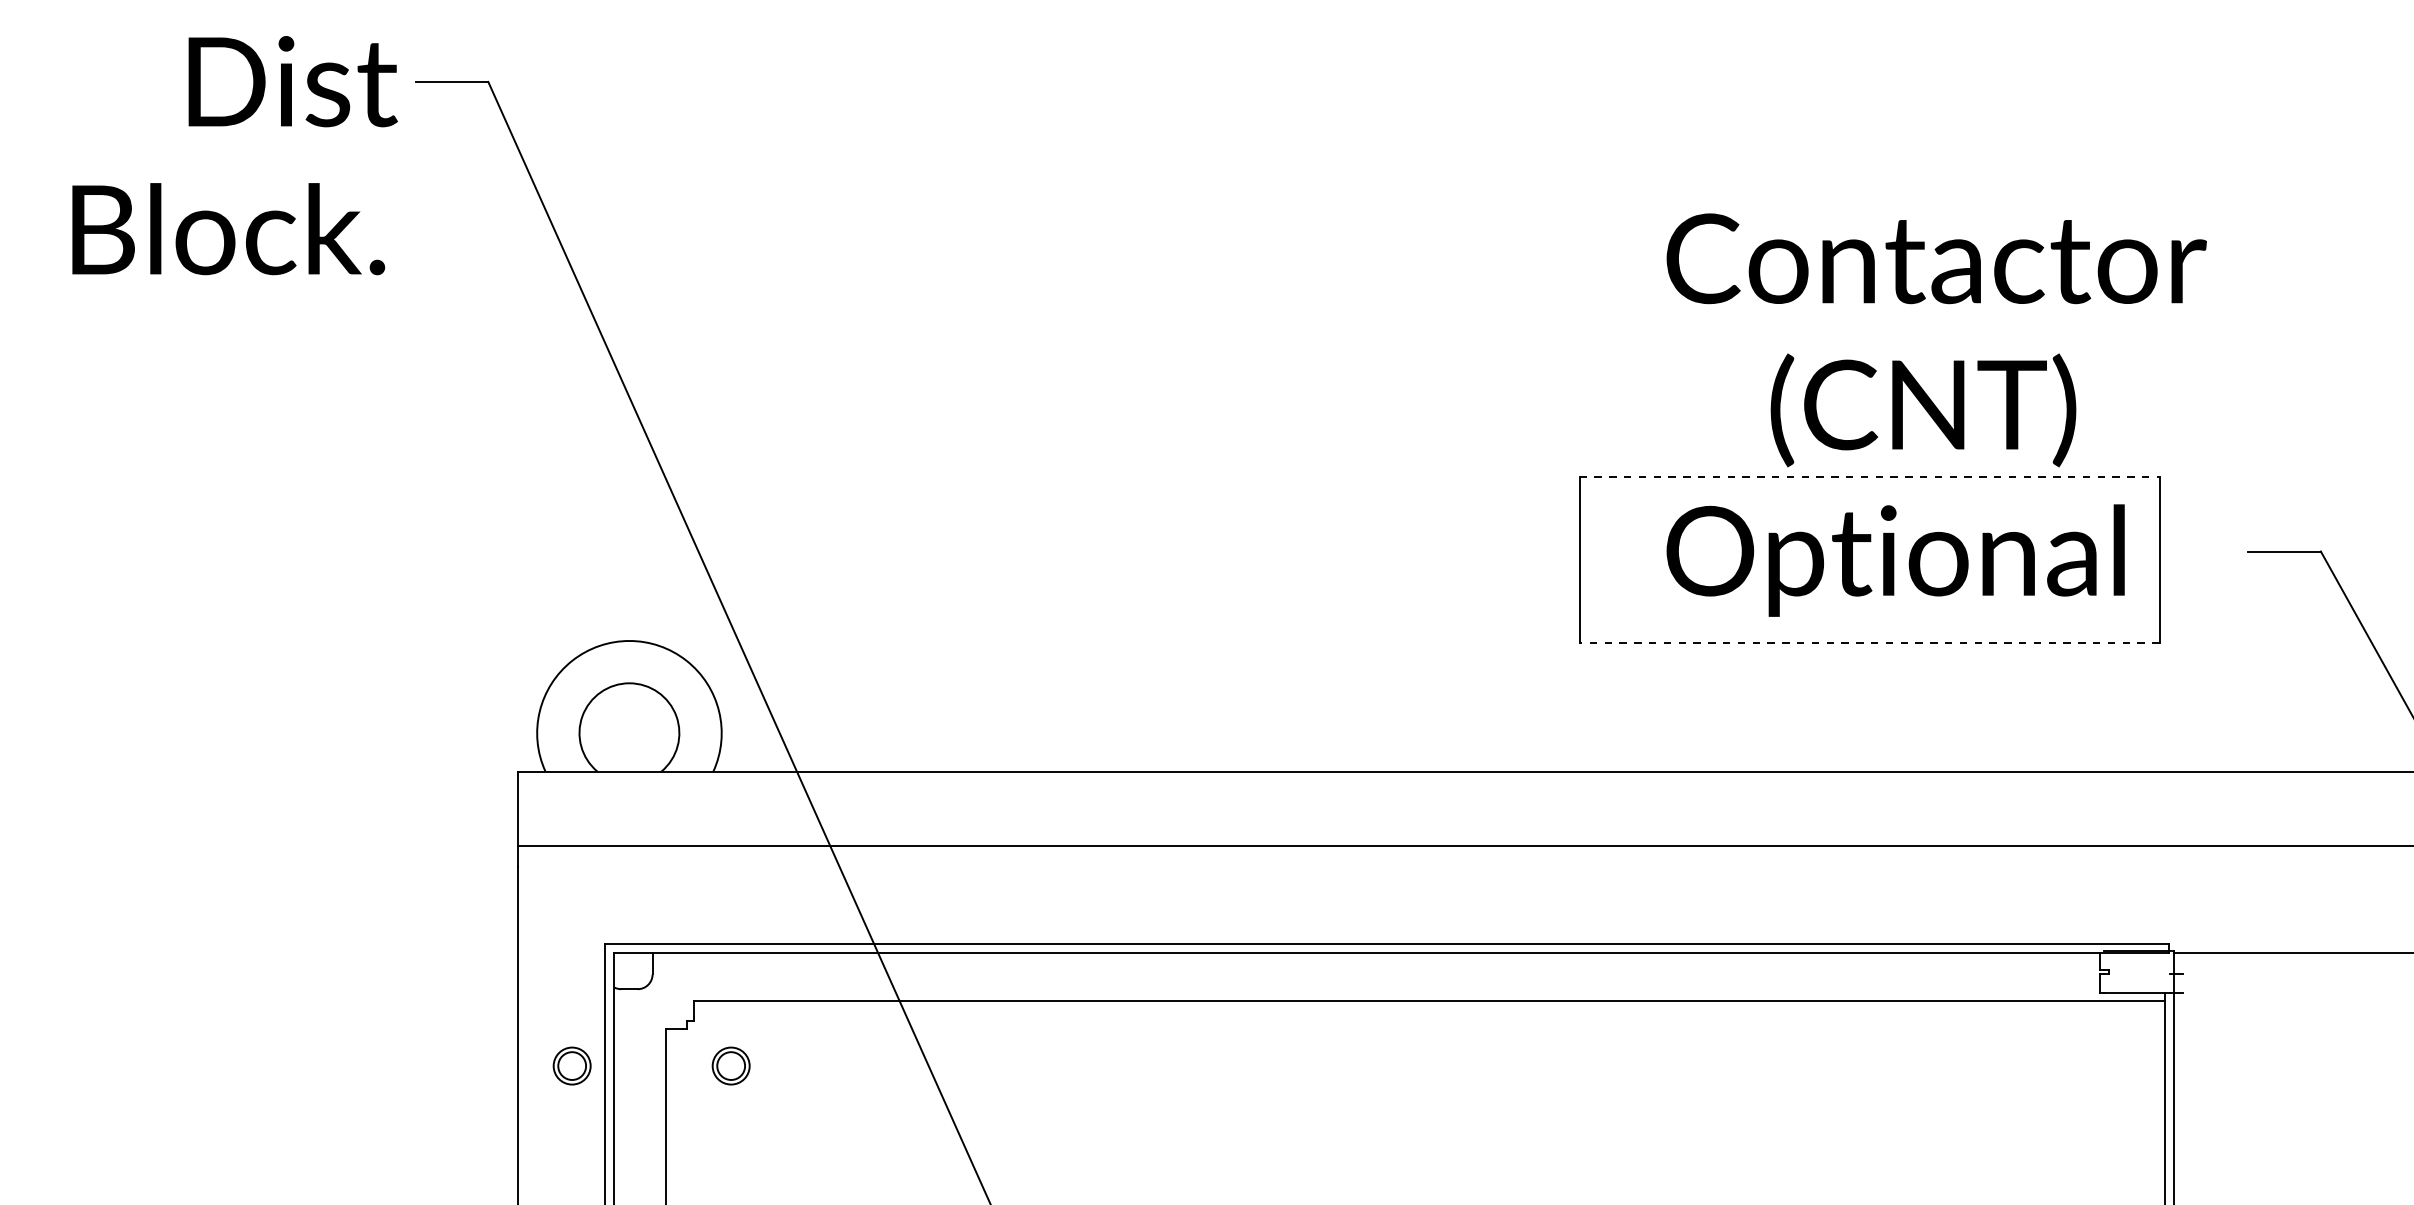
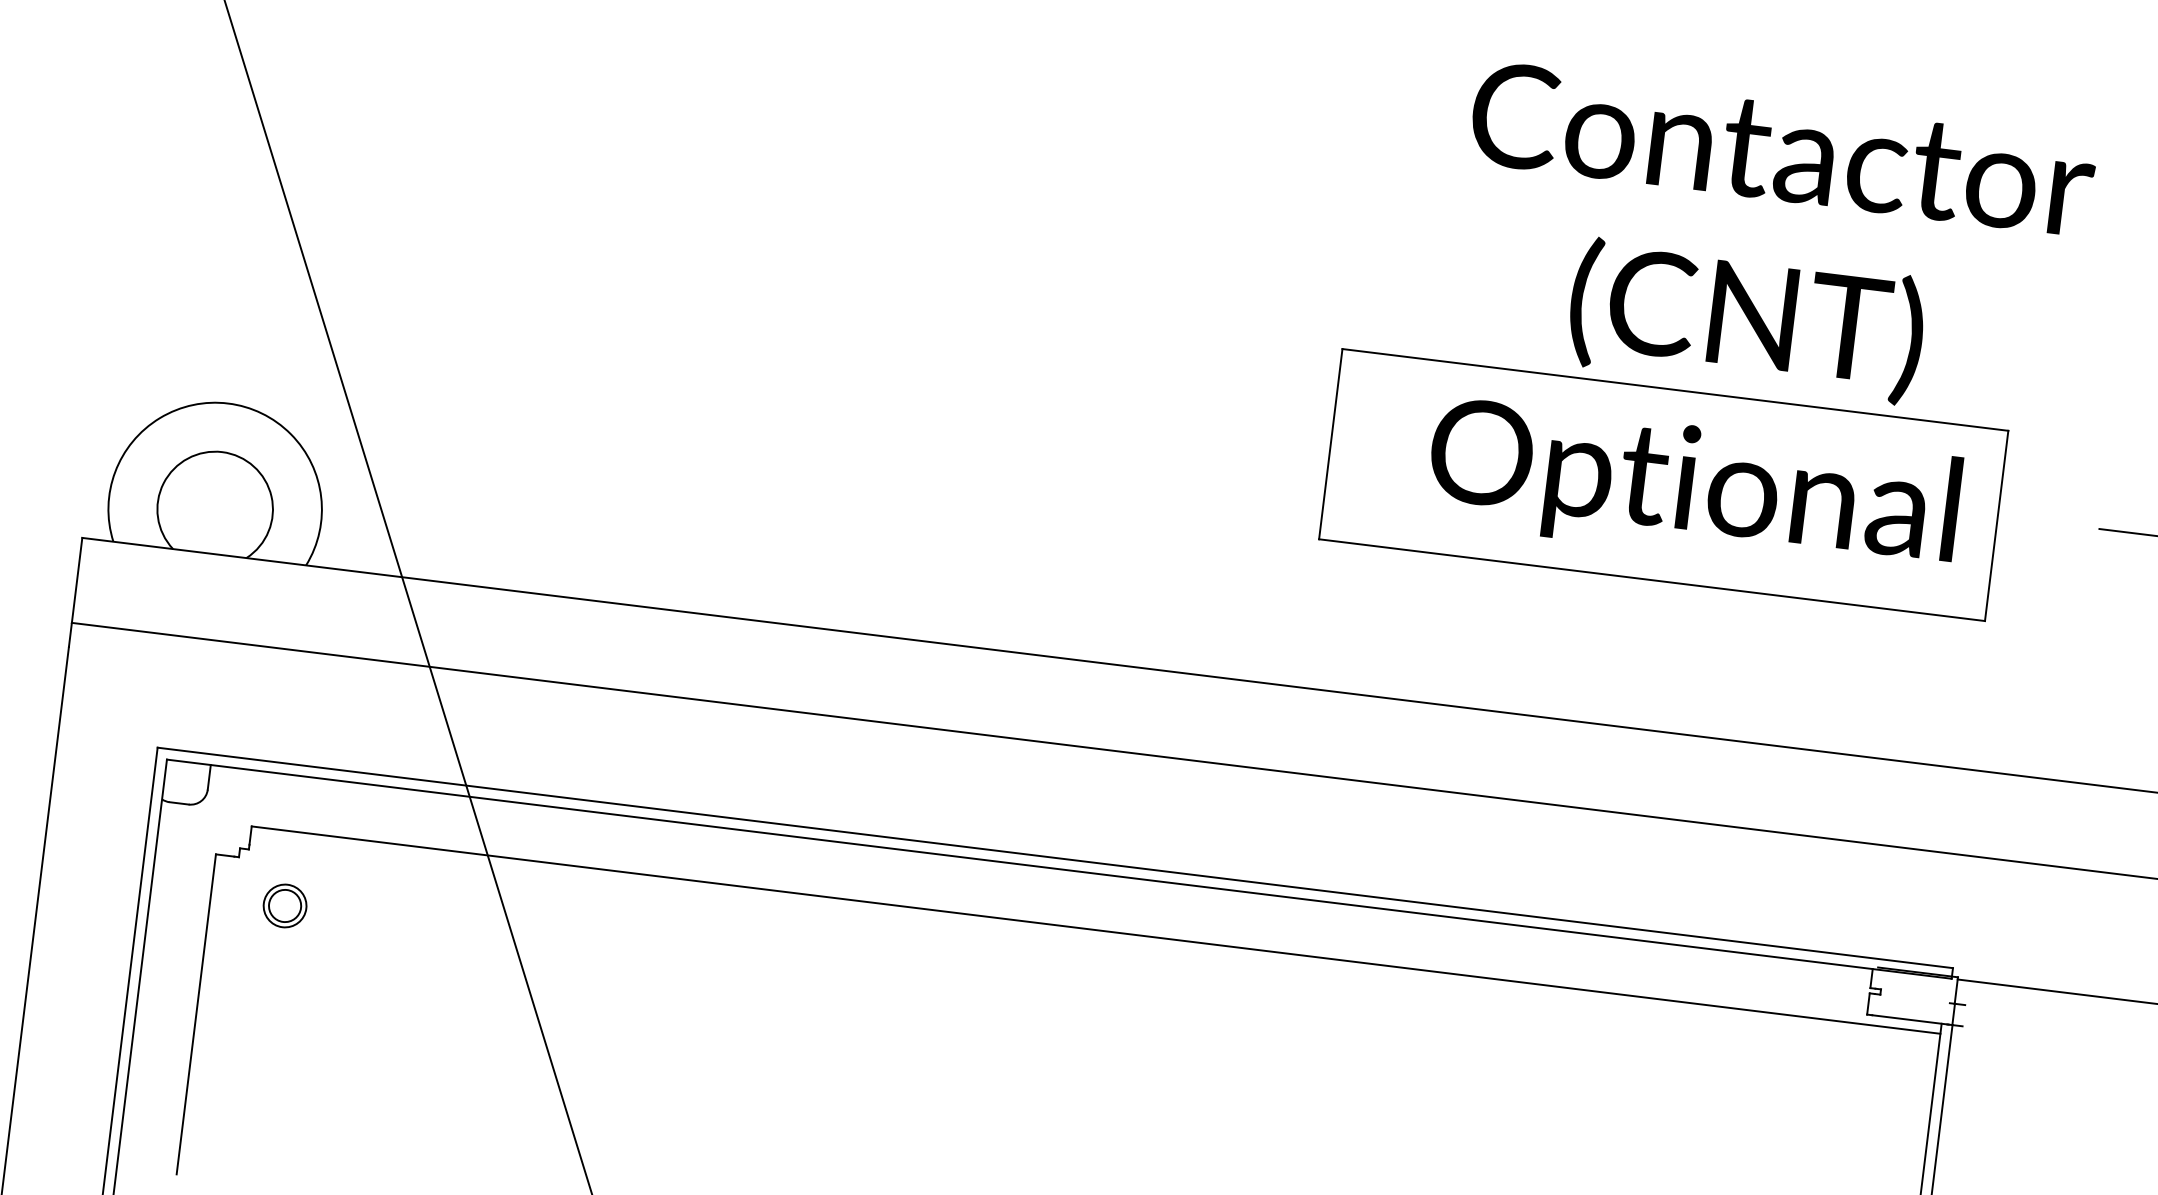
line: (1869, 476) -> (1675, 389), dashed -> solid
line: (1869, 642) -> (1651, 580), dashed -> solid
part: (571, 1065) -> (101, 882), removed

